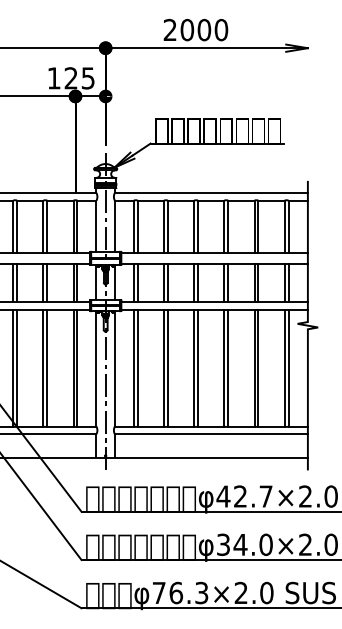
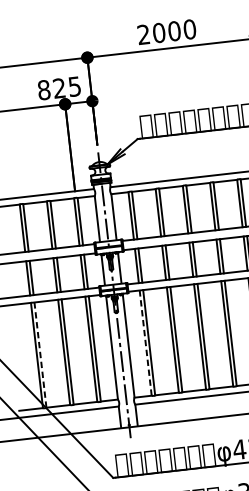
text: (53, 78) -> (43, 90), 125 -> 825
line: (17, 367) -> (40, 354), solid -> dashed
line: (133, 367) -> (145, 342), solid -> dashed

